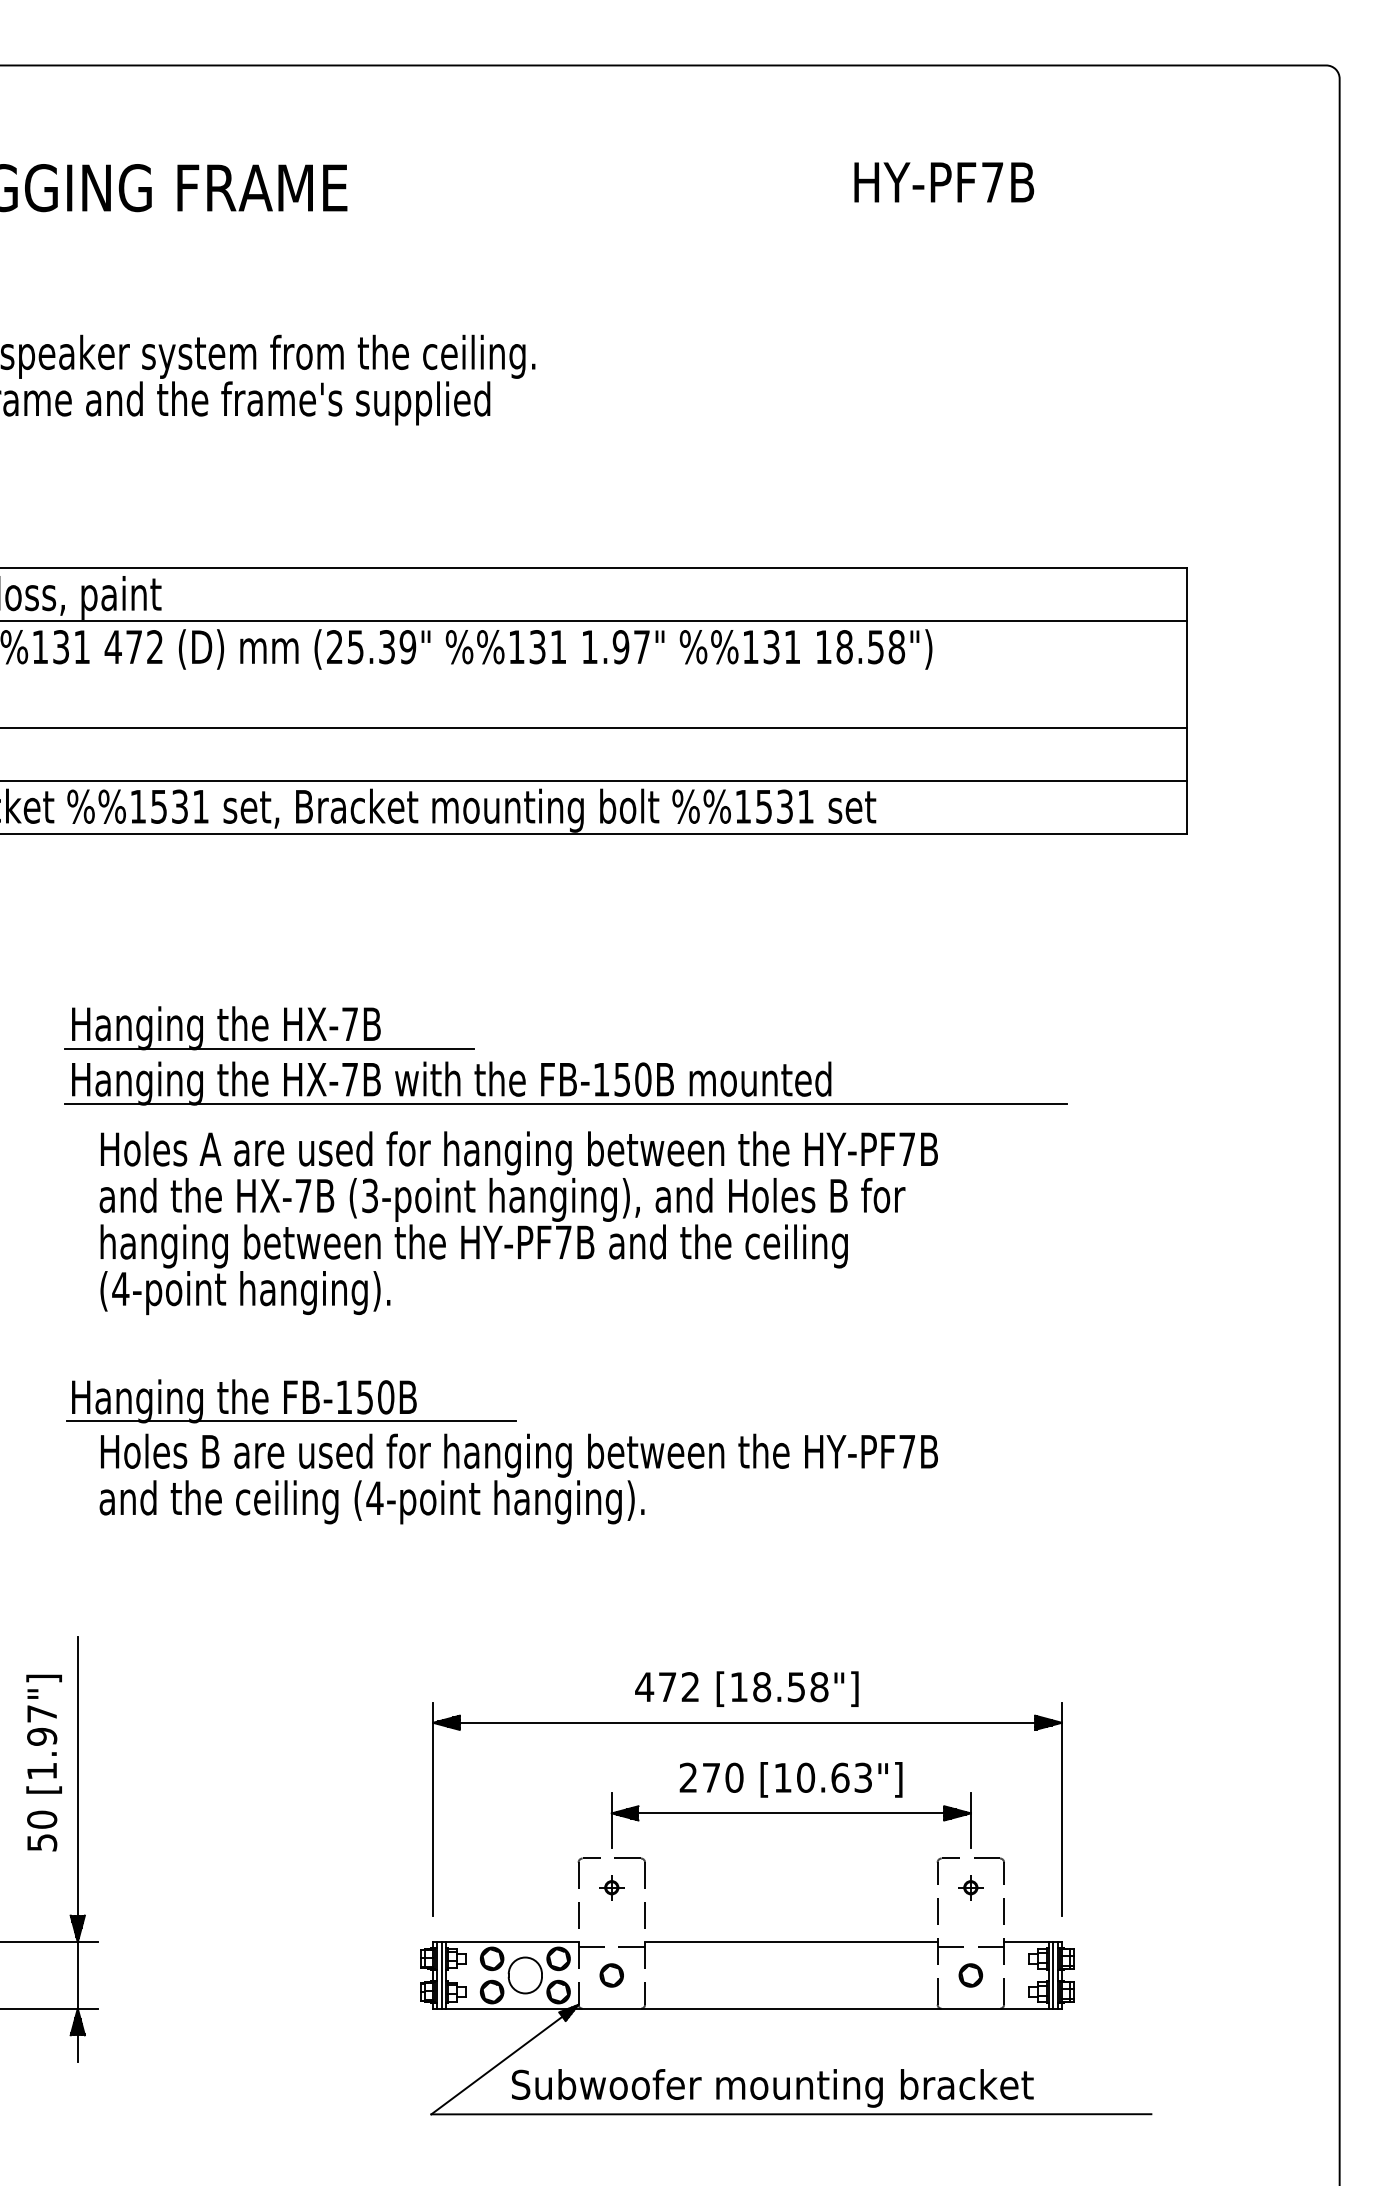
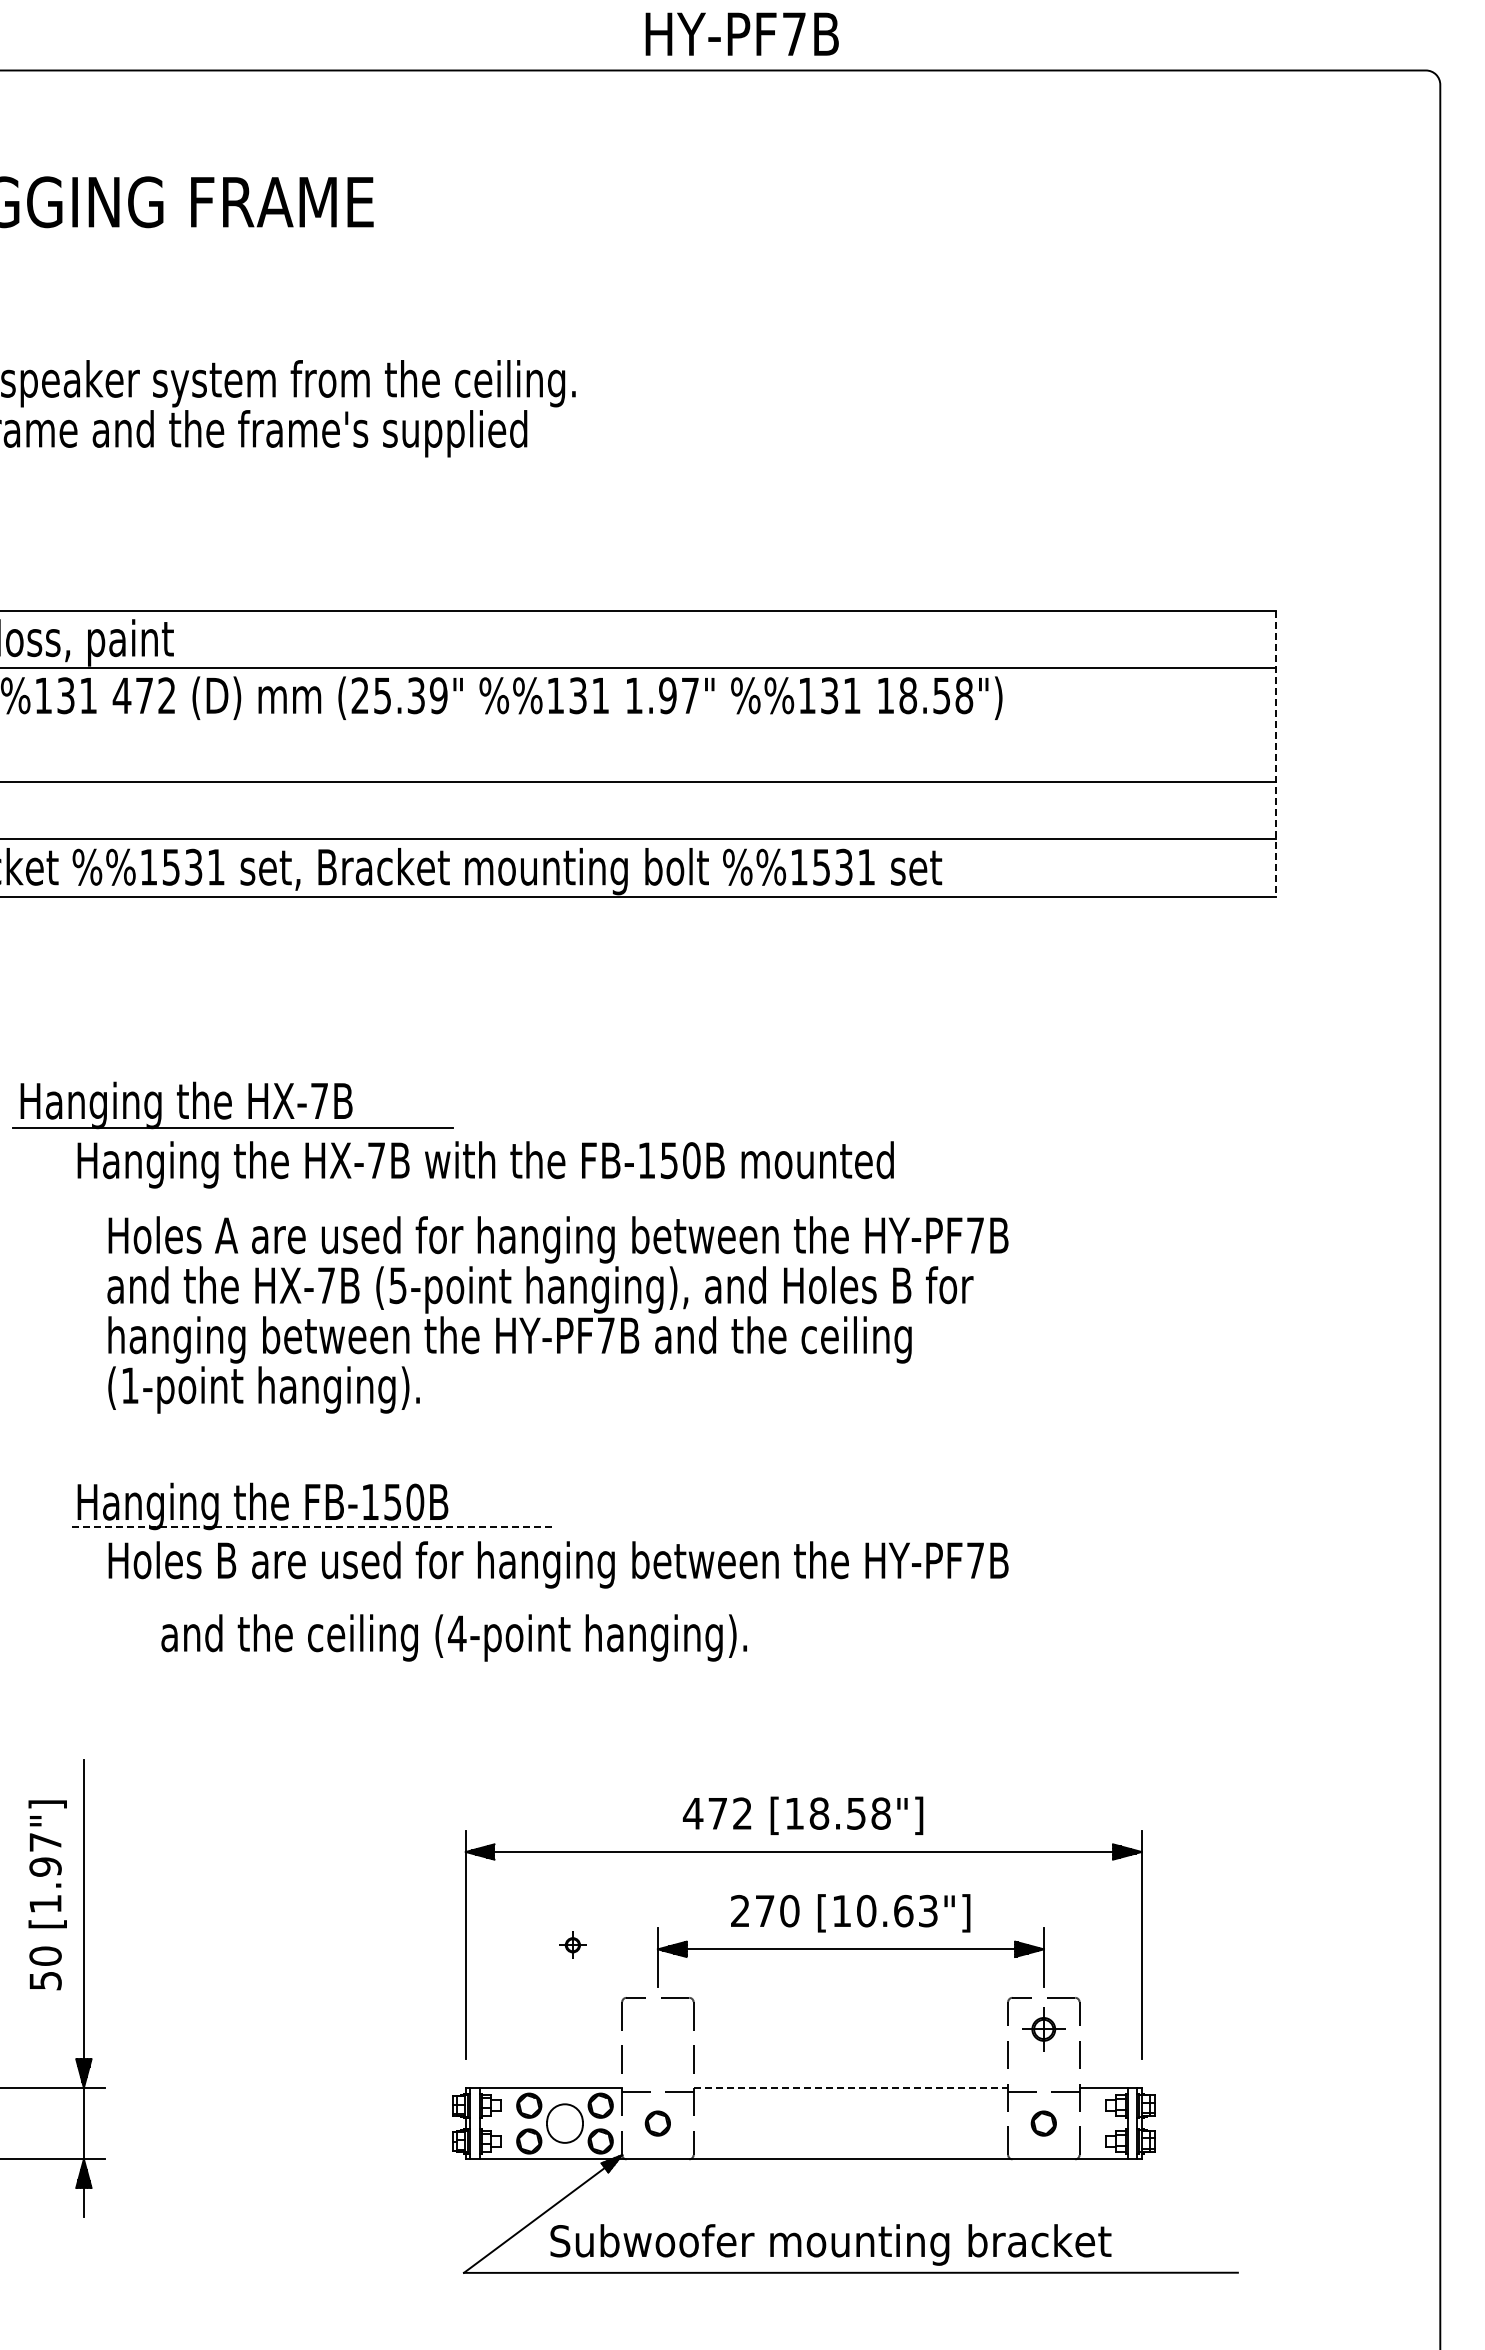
text: (943, 181) -> (741, 33), moved
line: (1187, 700) -> (1276, 753), solid -> dashed
part: (269, 1028) -> (232, 1105), moved
line: (565, 1104) -> (608, 1187), removed
text: (370, 1195) -> (398, 1285), (3-point -> (5-point
text: (120, 1288) -> (129, 1385), (4-point -> (1-point
line: (291, 1420) -> (313, 1527), solid -> dashed
text: (371, 1501) -> (453, 1637), moved
part: (611, 1887) -> (572, 1944), moved
part: (970, 1887) -> (1043, 2028), size x1.6
line: (791, 1941) -> (851, 2087), solid -> dashed
line: (441, 1975) -> (474, 2123), removed
line: (1053, 1975) -> (1132, 2123), removed

